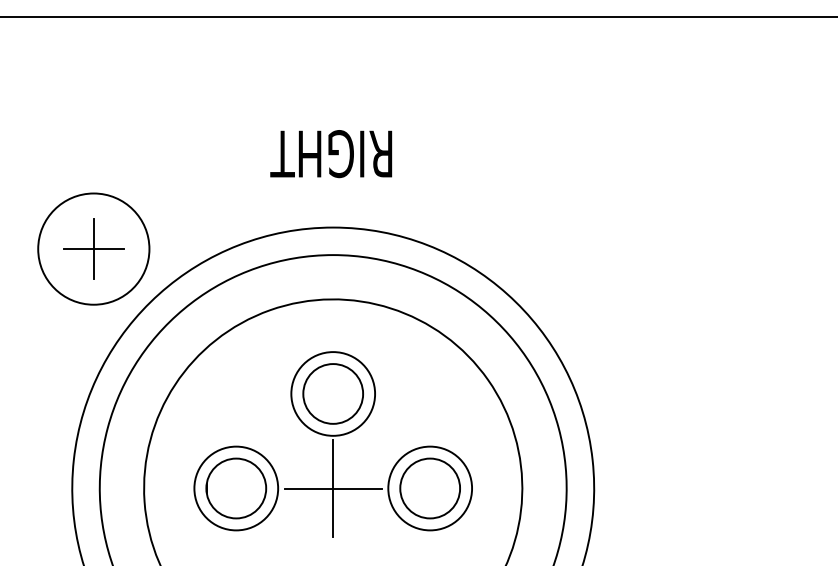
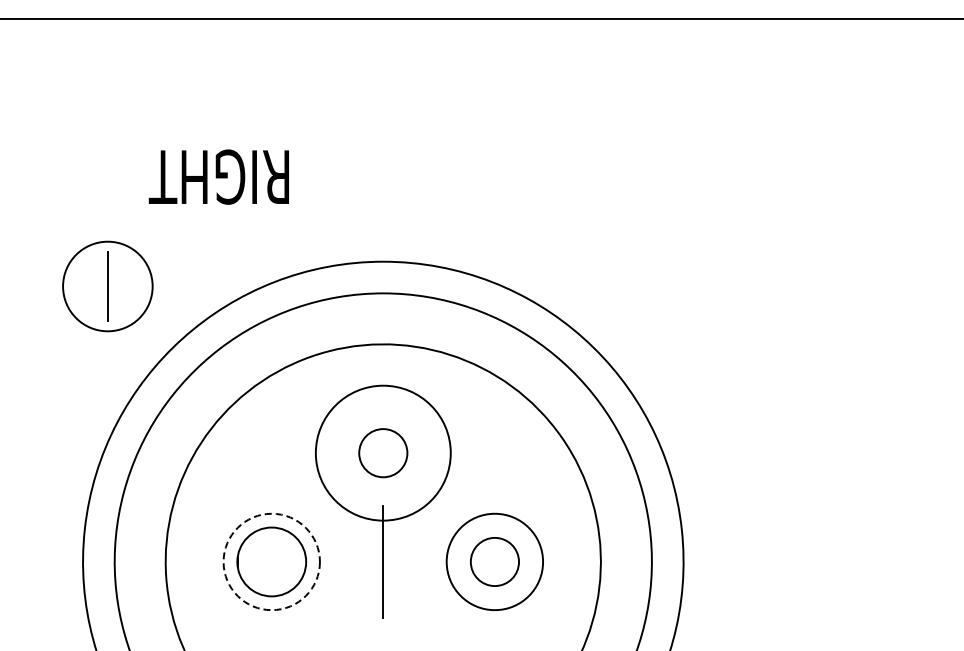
text: (330, 153) -> (218, 176), moved
circle: (93, 249) -> (107, 286), size x0.7
line: (93, 249) -> (107, 286), removed
circle: (332, 393) -> (382, 452), size x0.7
circle: (333, 393) -> (383, 452), size x1.4
circle: (236, 488) -> (271, 561), solid -> dashed
line: (332, 488) -> (382, 561), removed
circle: (429, 488) -> (494, 561), size x0.7

